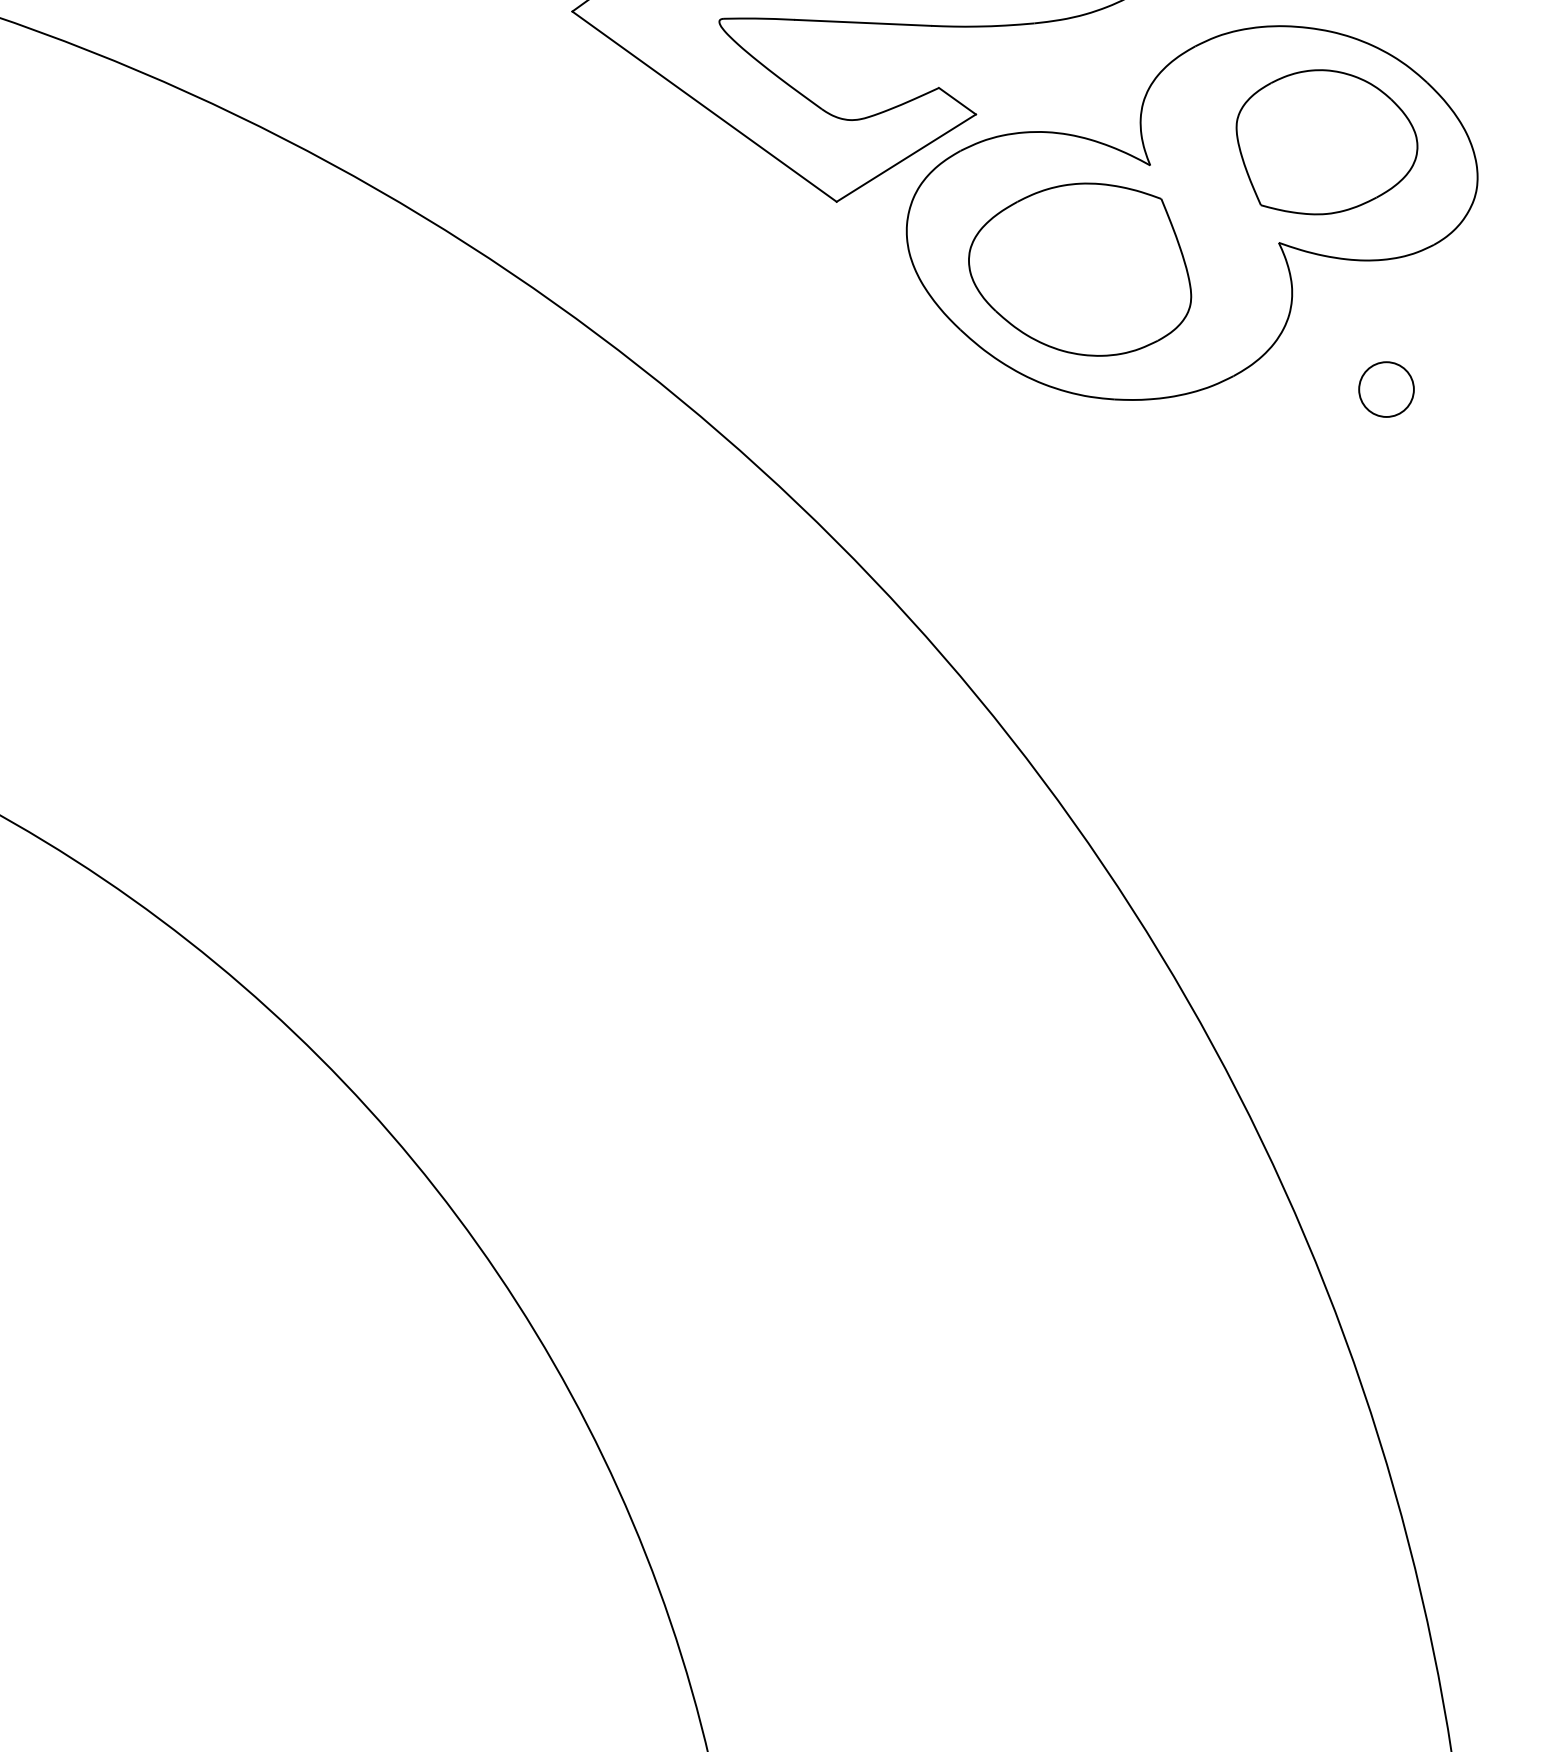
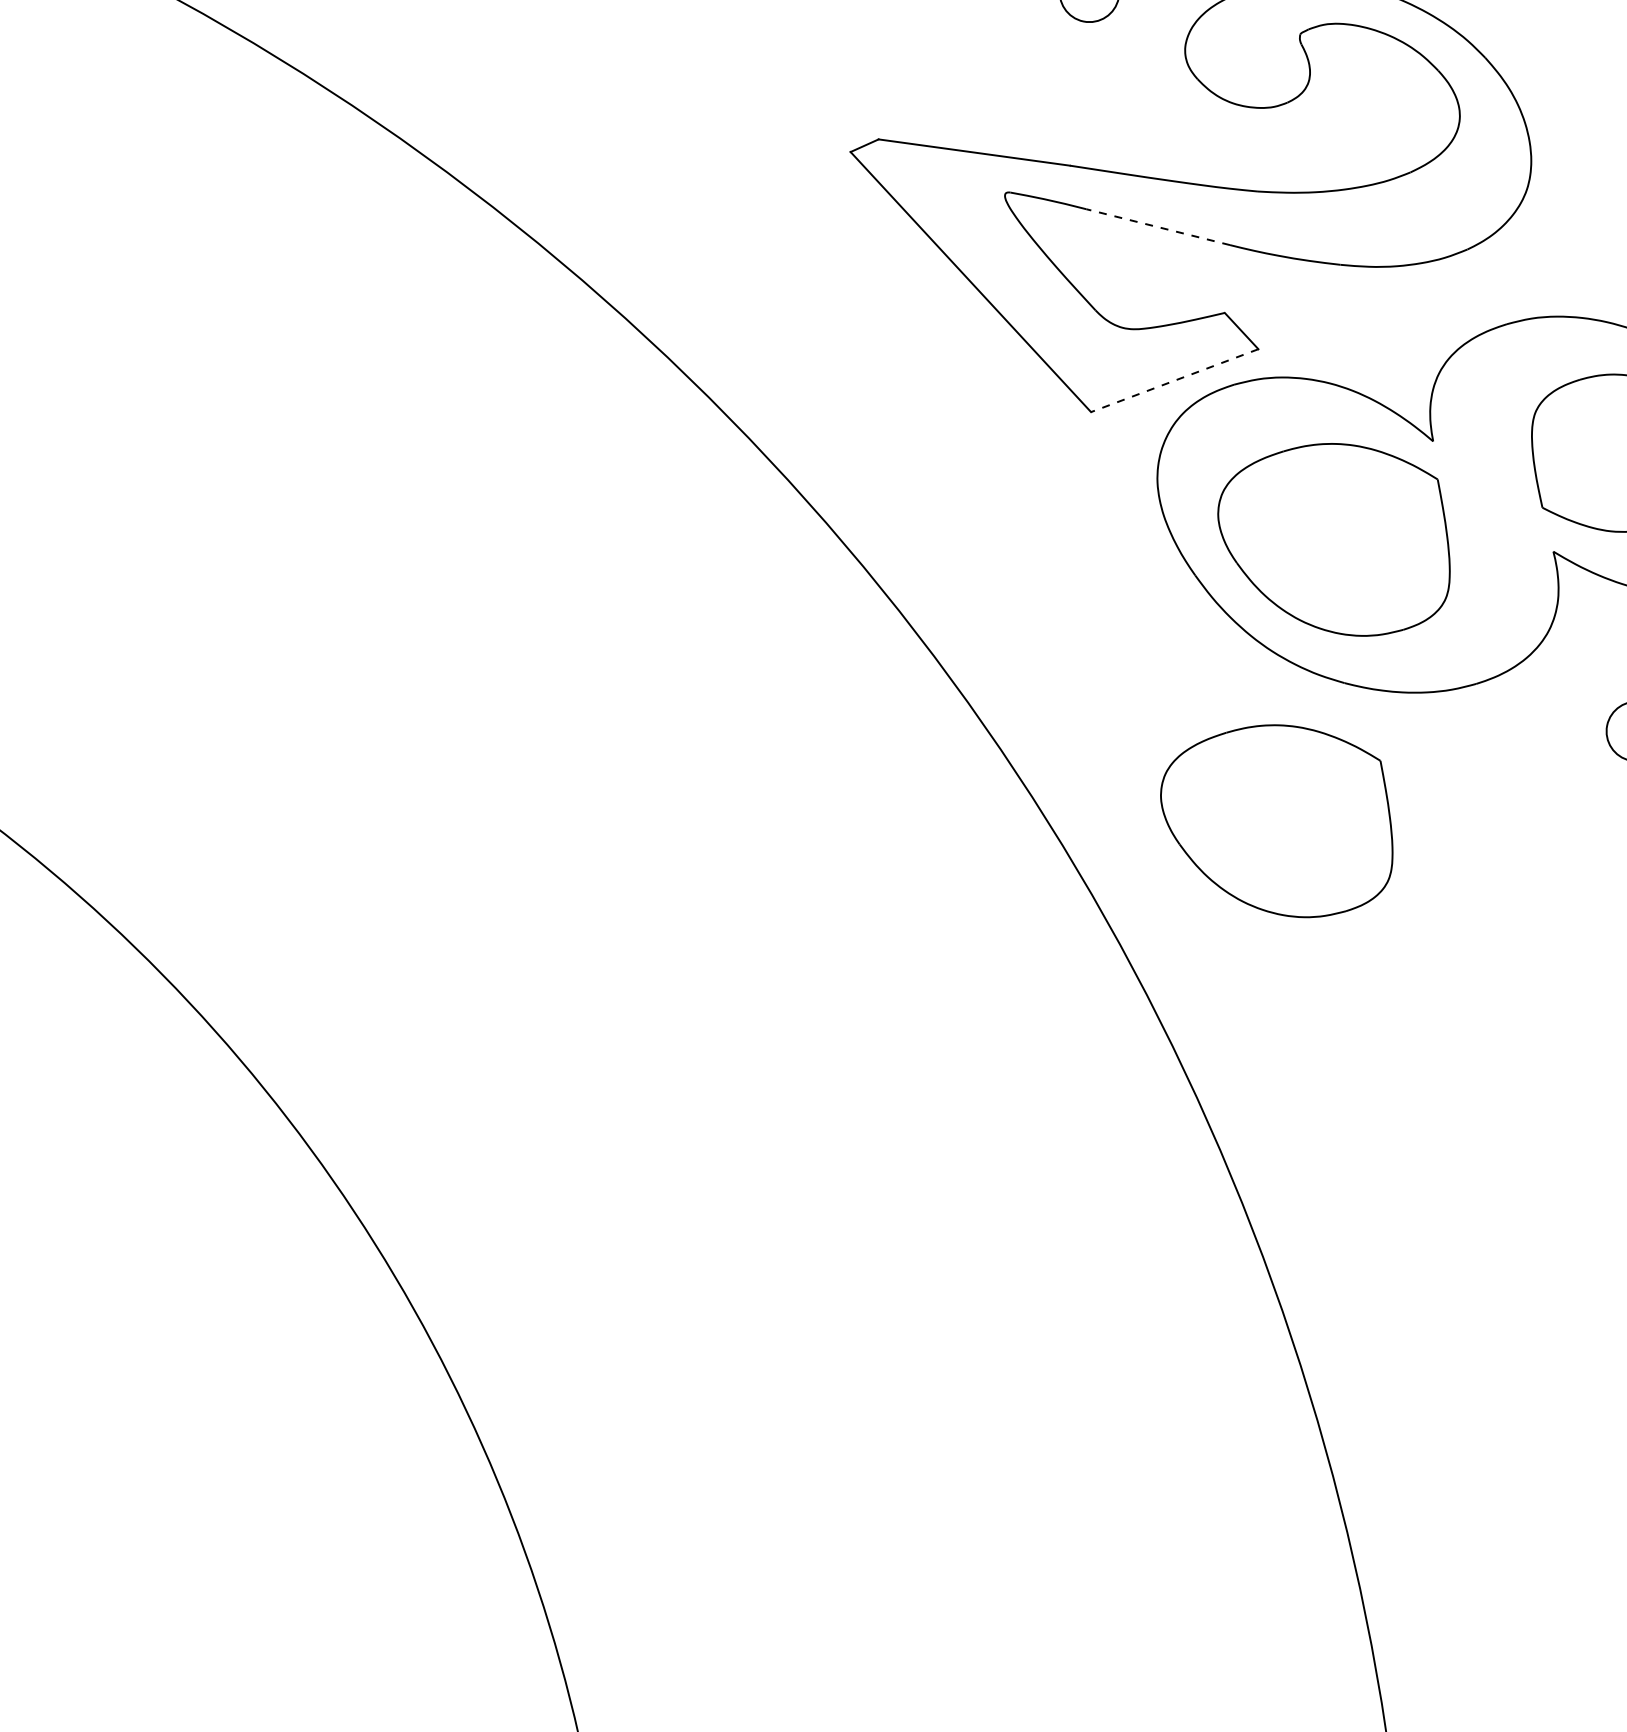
line: (862, 22) -> (1157, 226), solid -> dashed
line: (905, 158) -> (1173, 380), solid -> dashed
part: (1080, 533) -> (1278, 818), added

